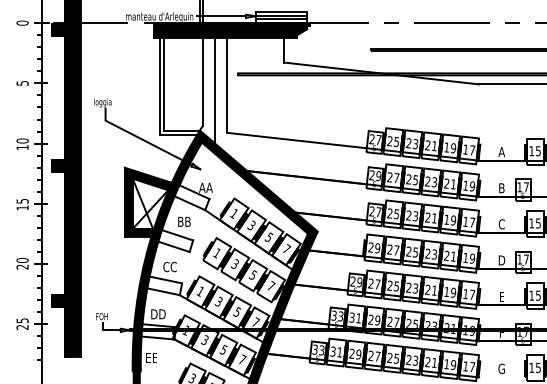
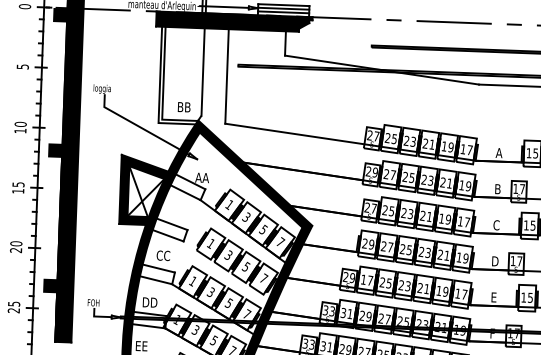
line: (215, 90) -> (215, 81), removed
text: (184, 221) -> (184, 106), moved
text: (370, 283) -> (363, 279), 27 -> 17

